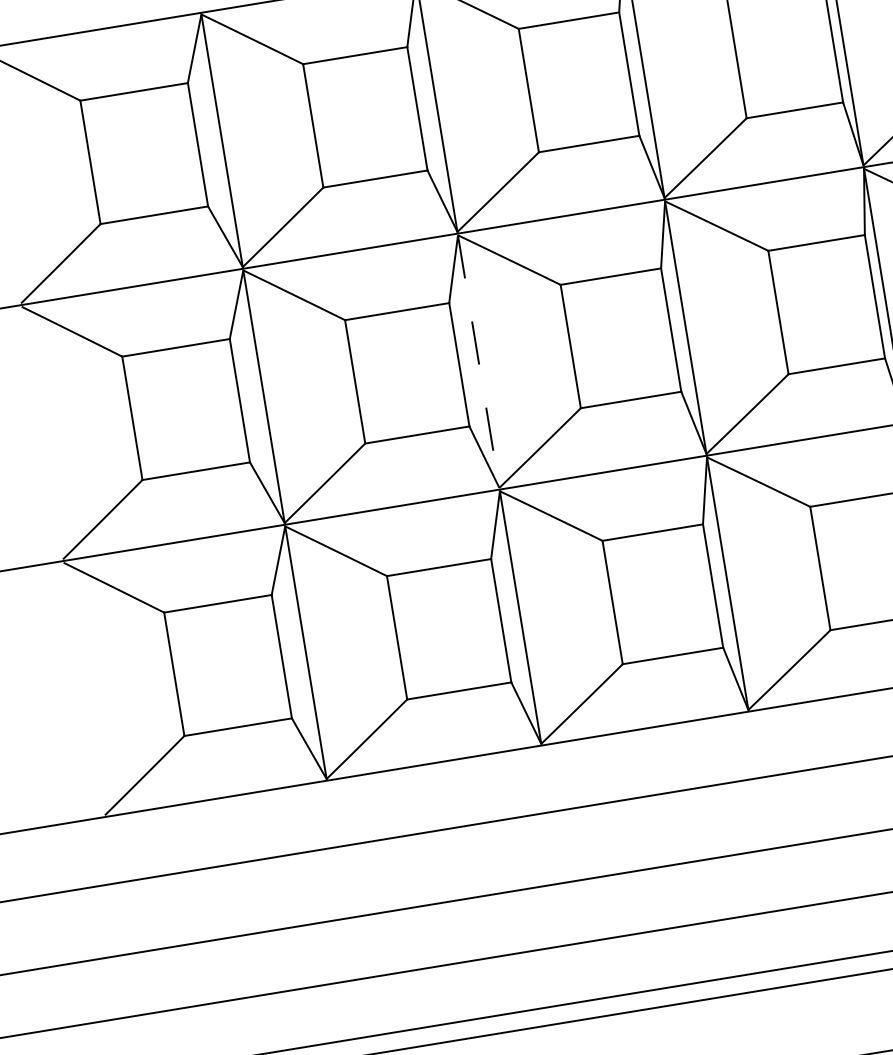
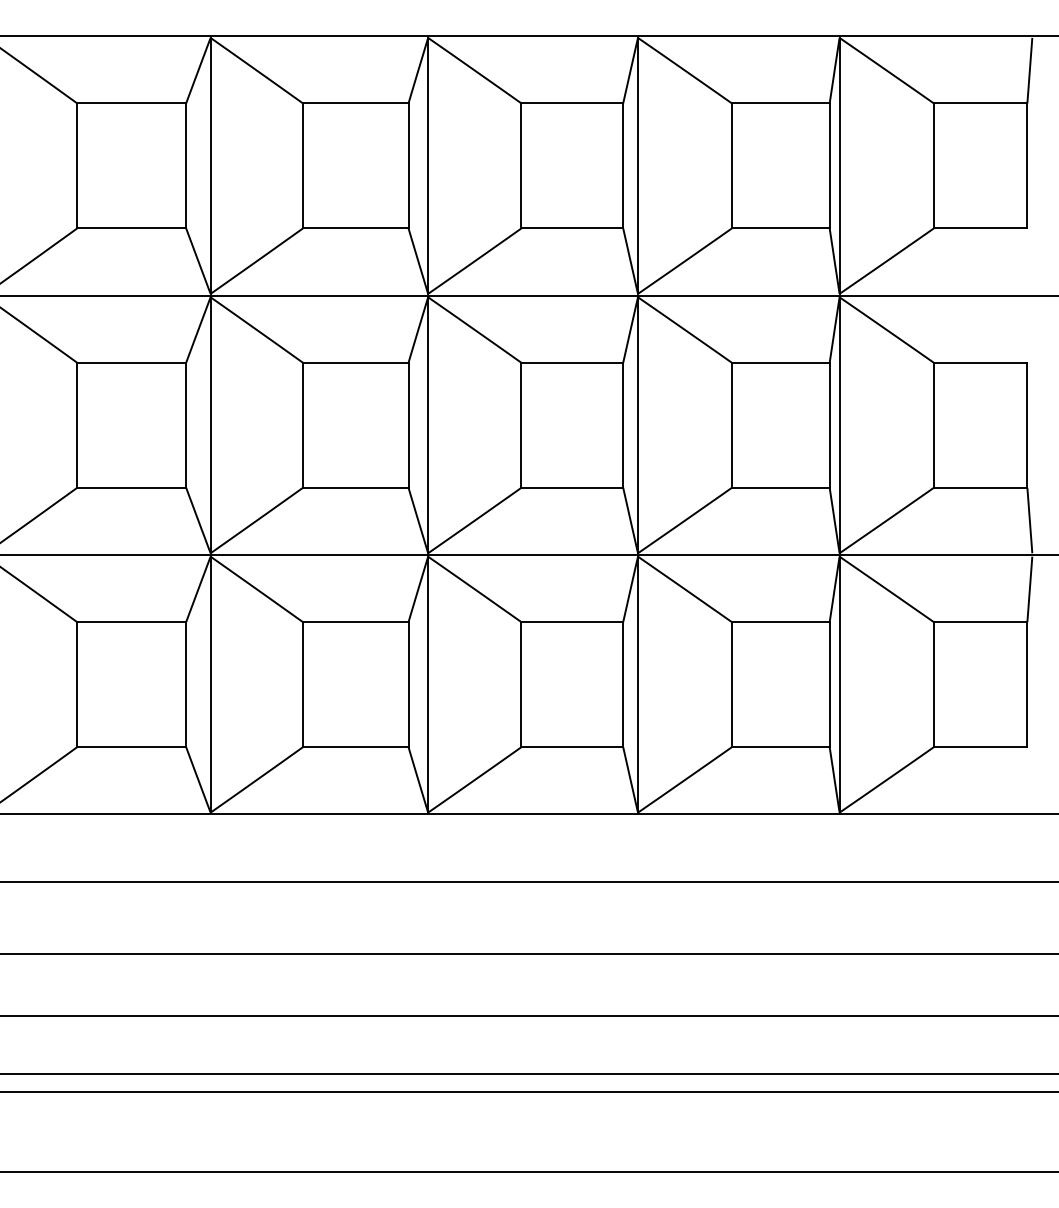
line: (479, 361) -> (428, 425), dashed -> solid

